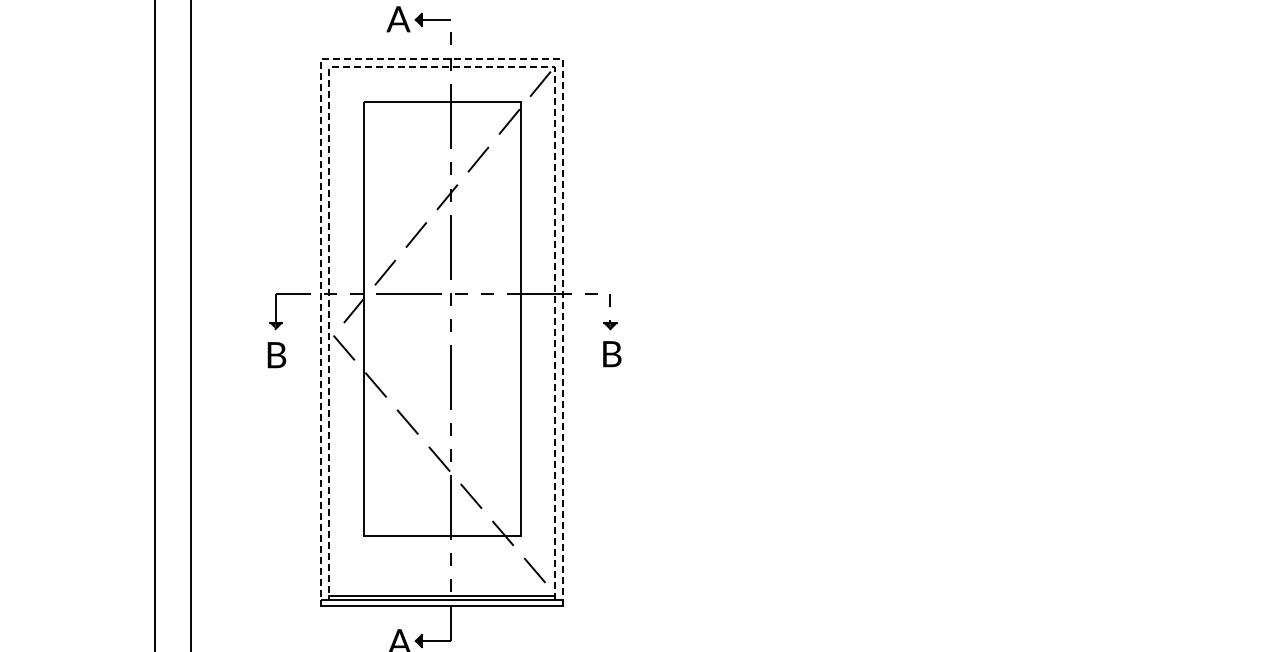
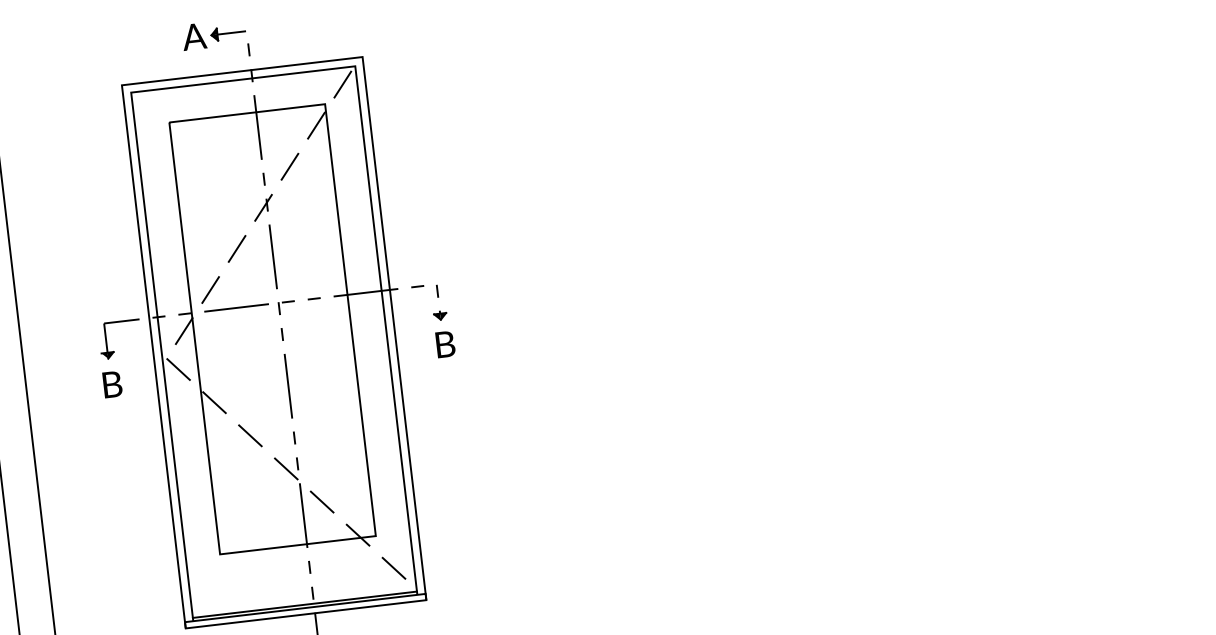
line: (441, 59) -> (241, 71), dashed -> solid
line: (442, 67) -> (243, 79), dashed -> solid

